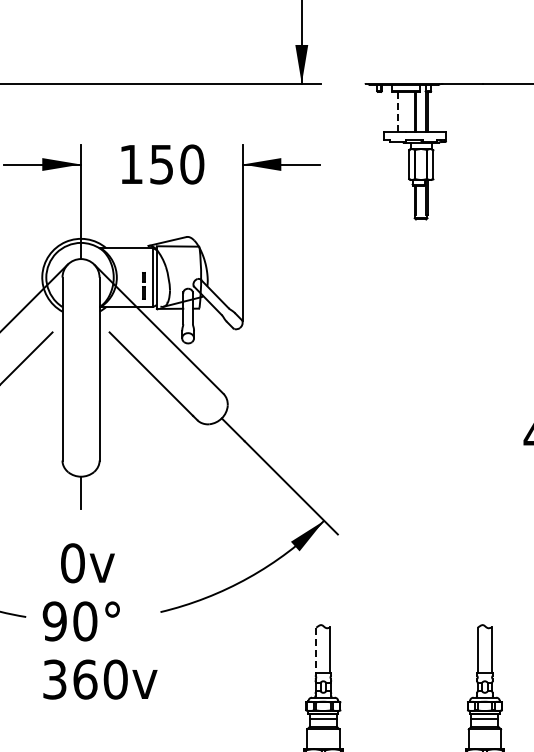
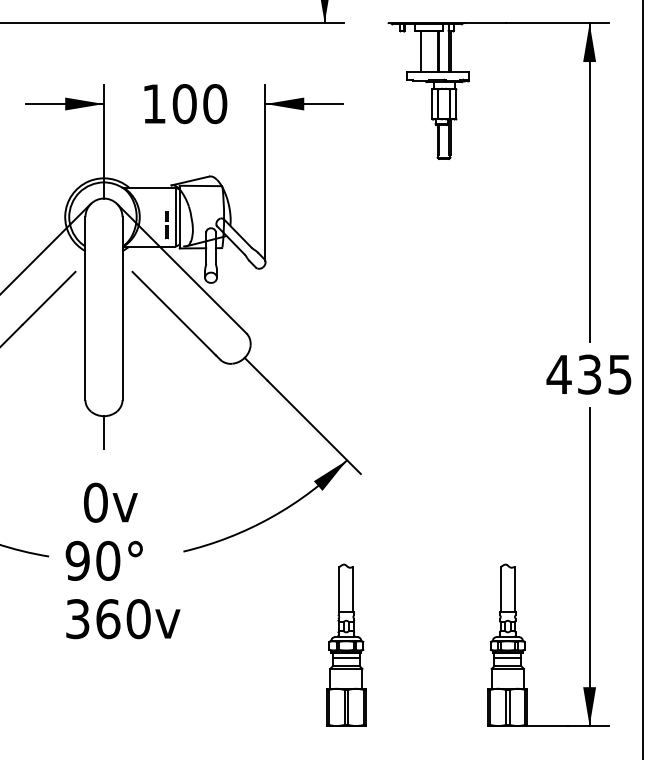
line: (397, 112) -> (420, 51), dashed -> solid
text: (161, 165) -> (184, 104), 150 -> 100
line: (316, 650) -> (339, 589), dashed -> solid

